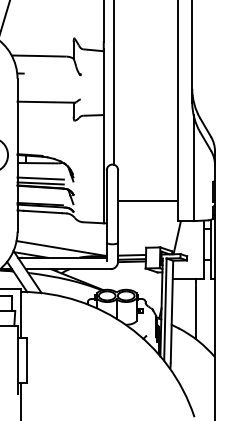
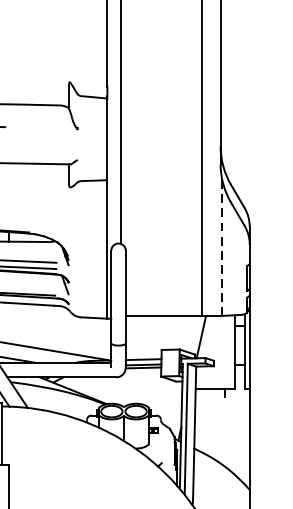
line: (193, 167) -> (222, 247), solid -> dashed
line: (147, 200) -> (163, 315), moved
line: (196, 312) -> (226, 432), removed

